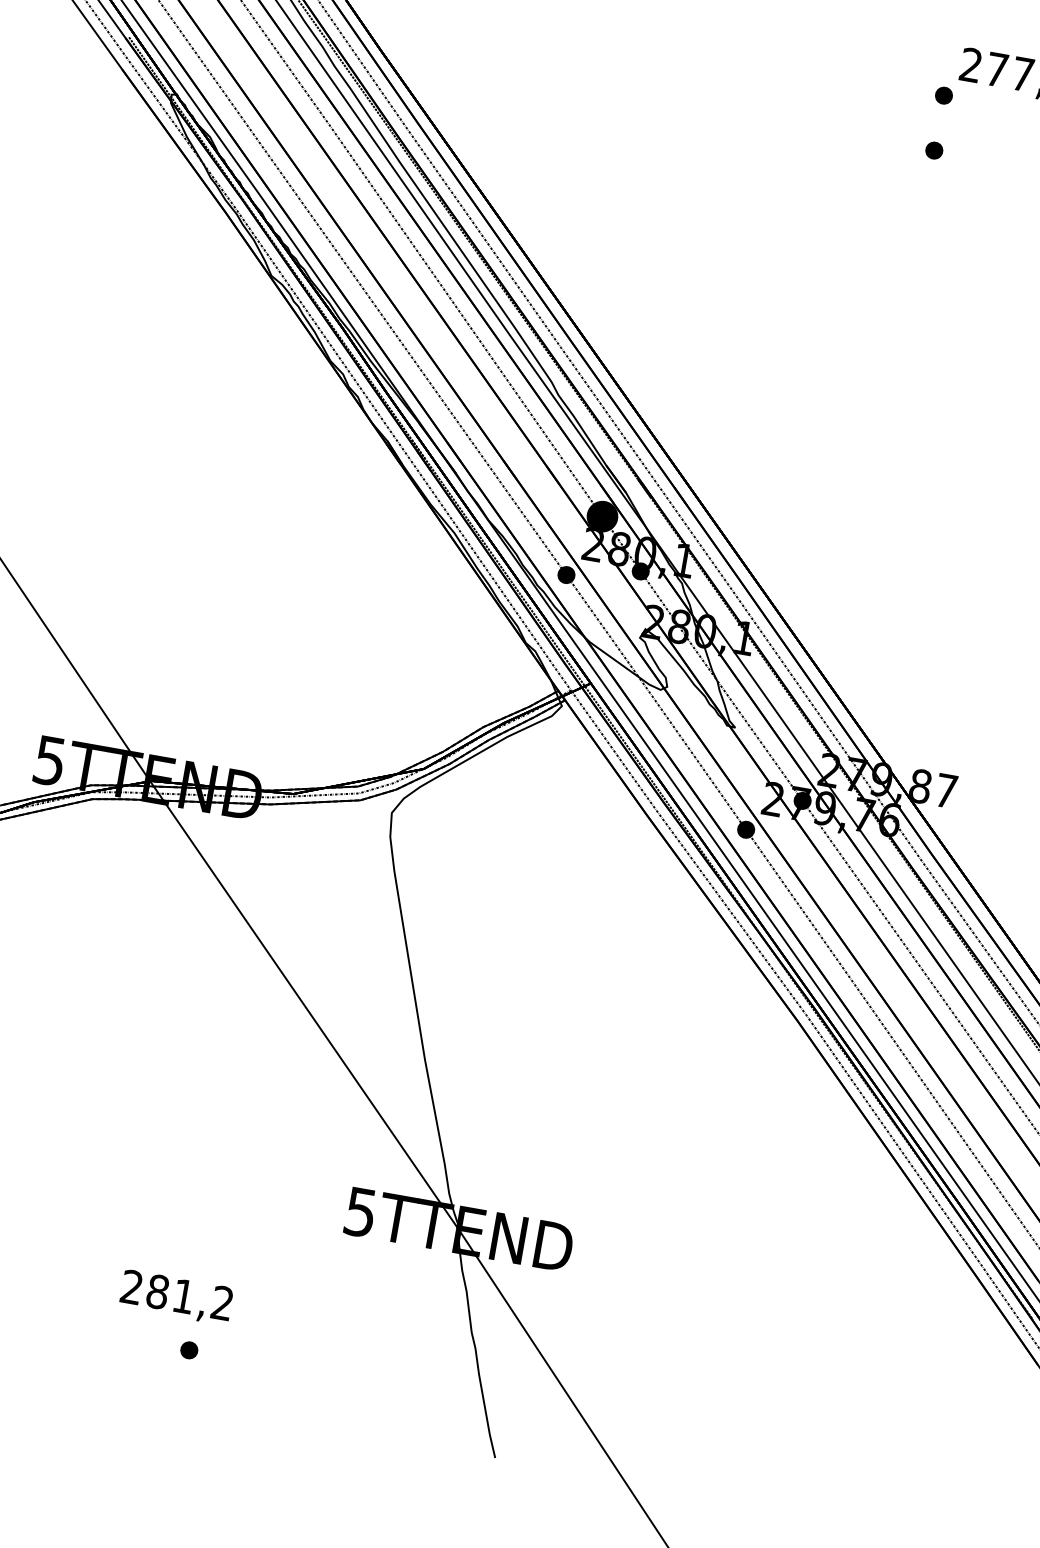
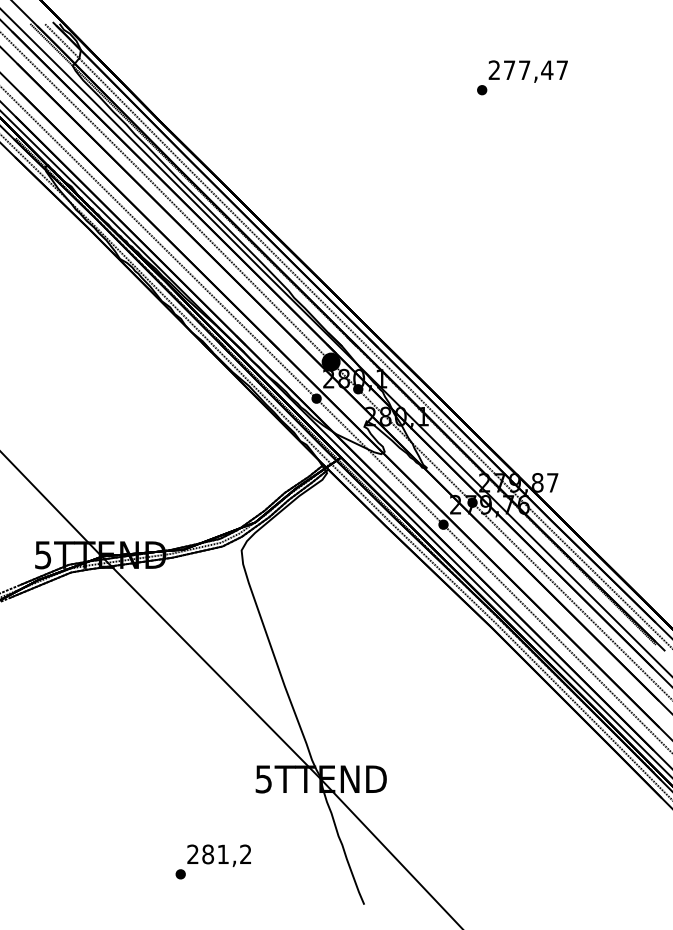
part: (934, 151) -> (482, 122), removed
text: (175, 1296) -> (218, 855), moved

